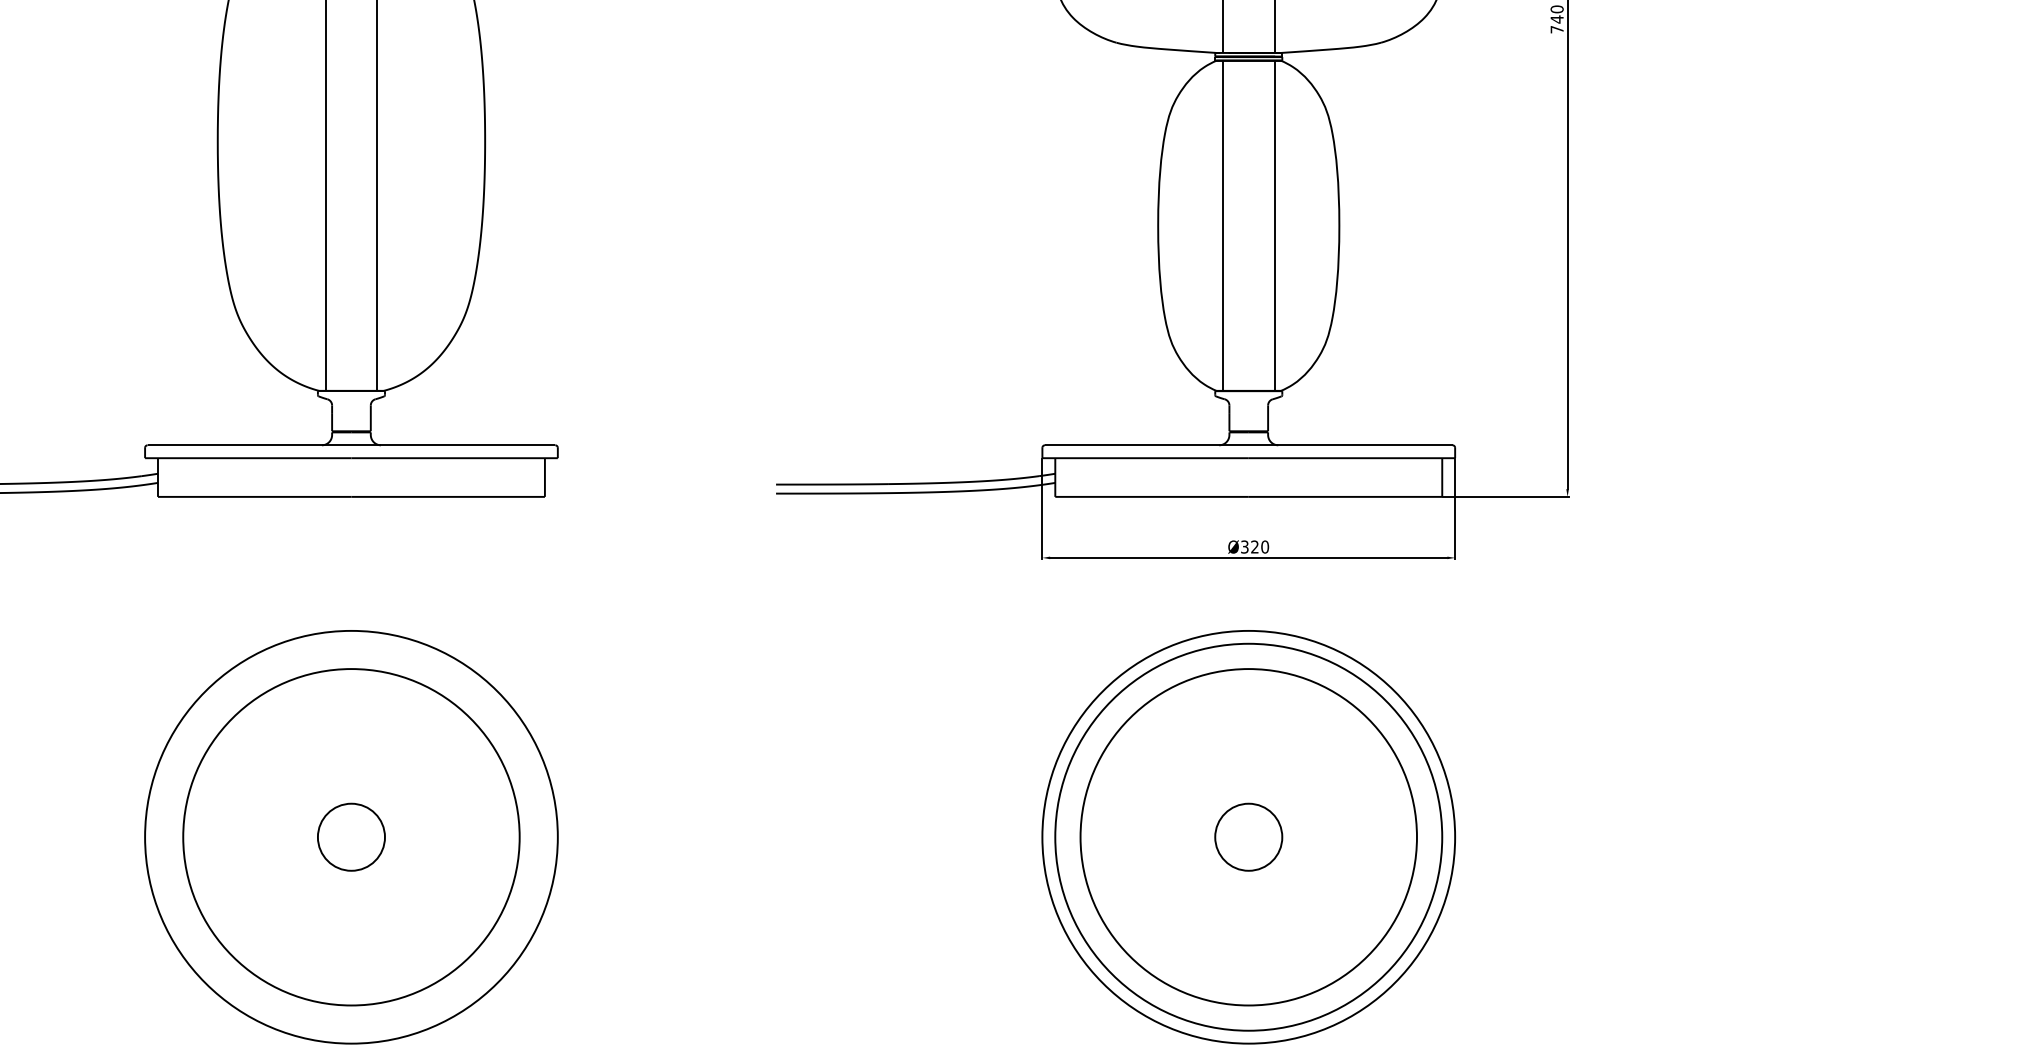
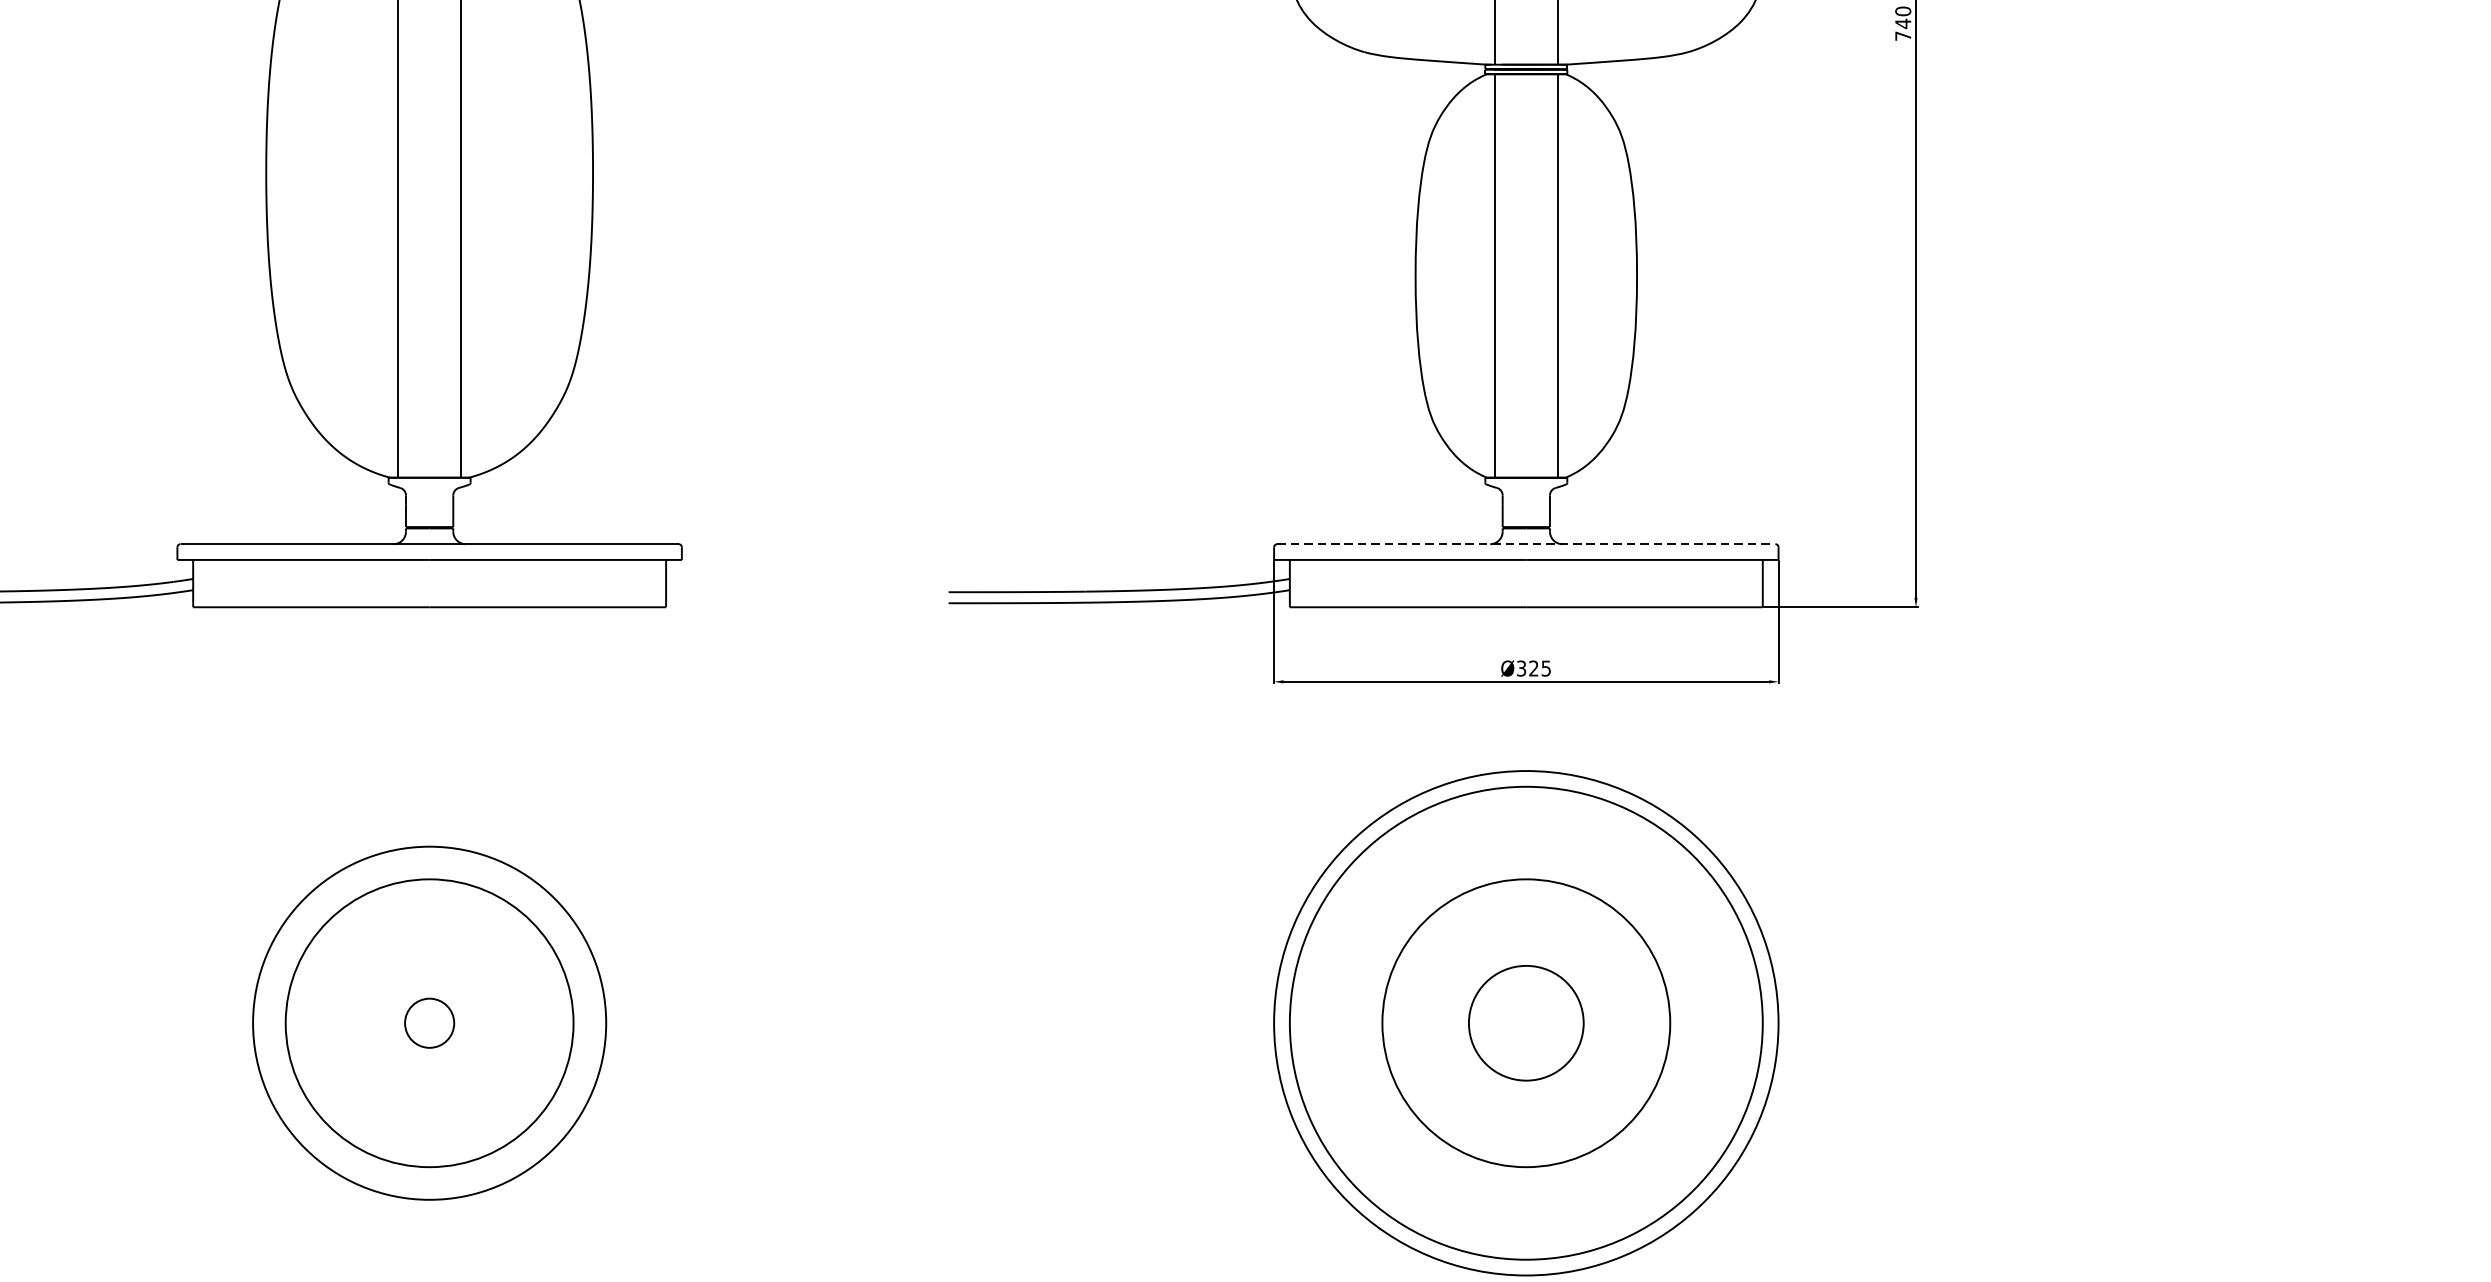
line: (1248, 445) -> (1525, 544), solid -> dashed
text: (1265, 546) -> (1546, 667), Ø320 -> Ø325
circle: (351, 836) -> (429, 1022), size x0.6
circle: (351, 836) -> (429, 1022), size x0.7
circle: (1248, 836) -> (1525, 1022), size x1.4
circle: (351, 837) -> (429, 1023), size x0.7
circle: (1248, 837) -> (1525, 1023), size x0.7

